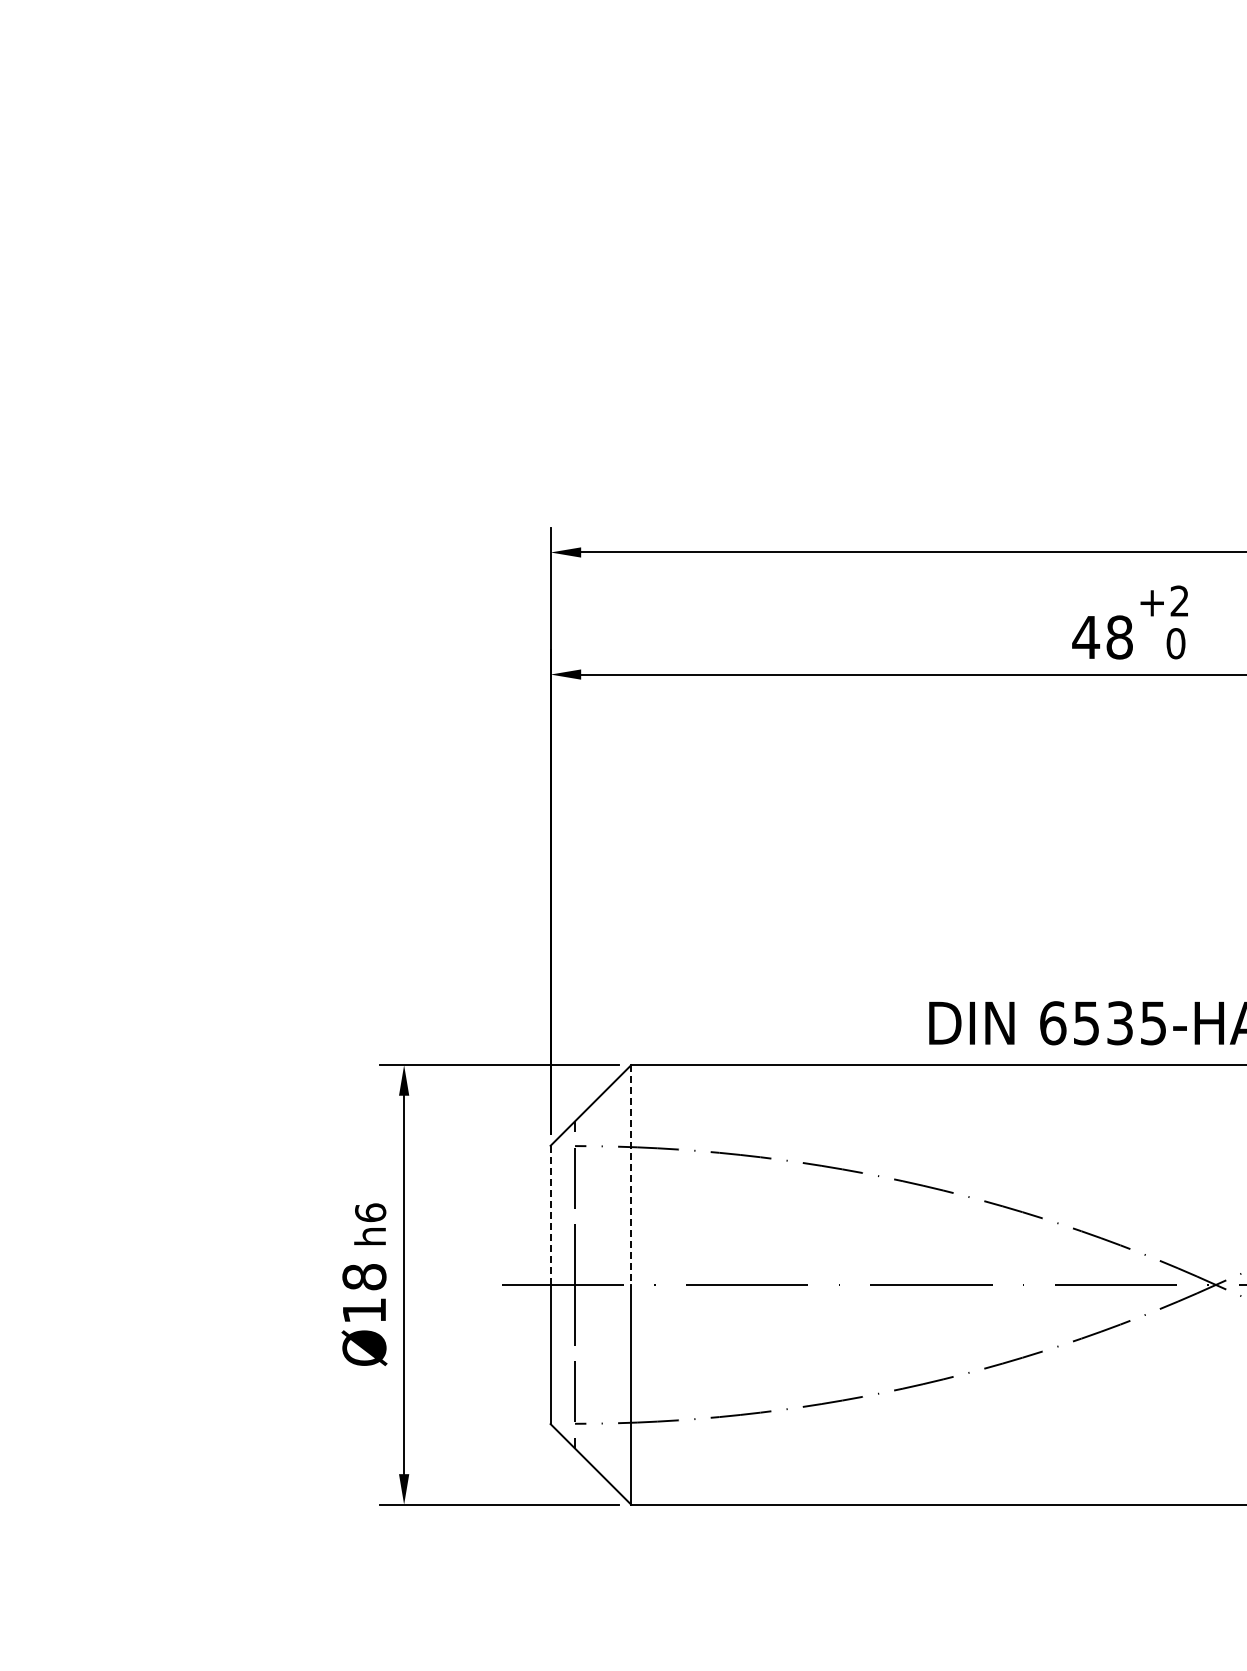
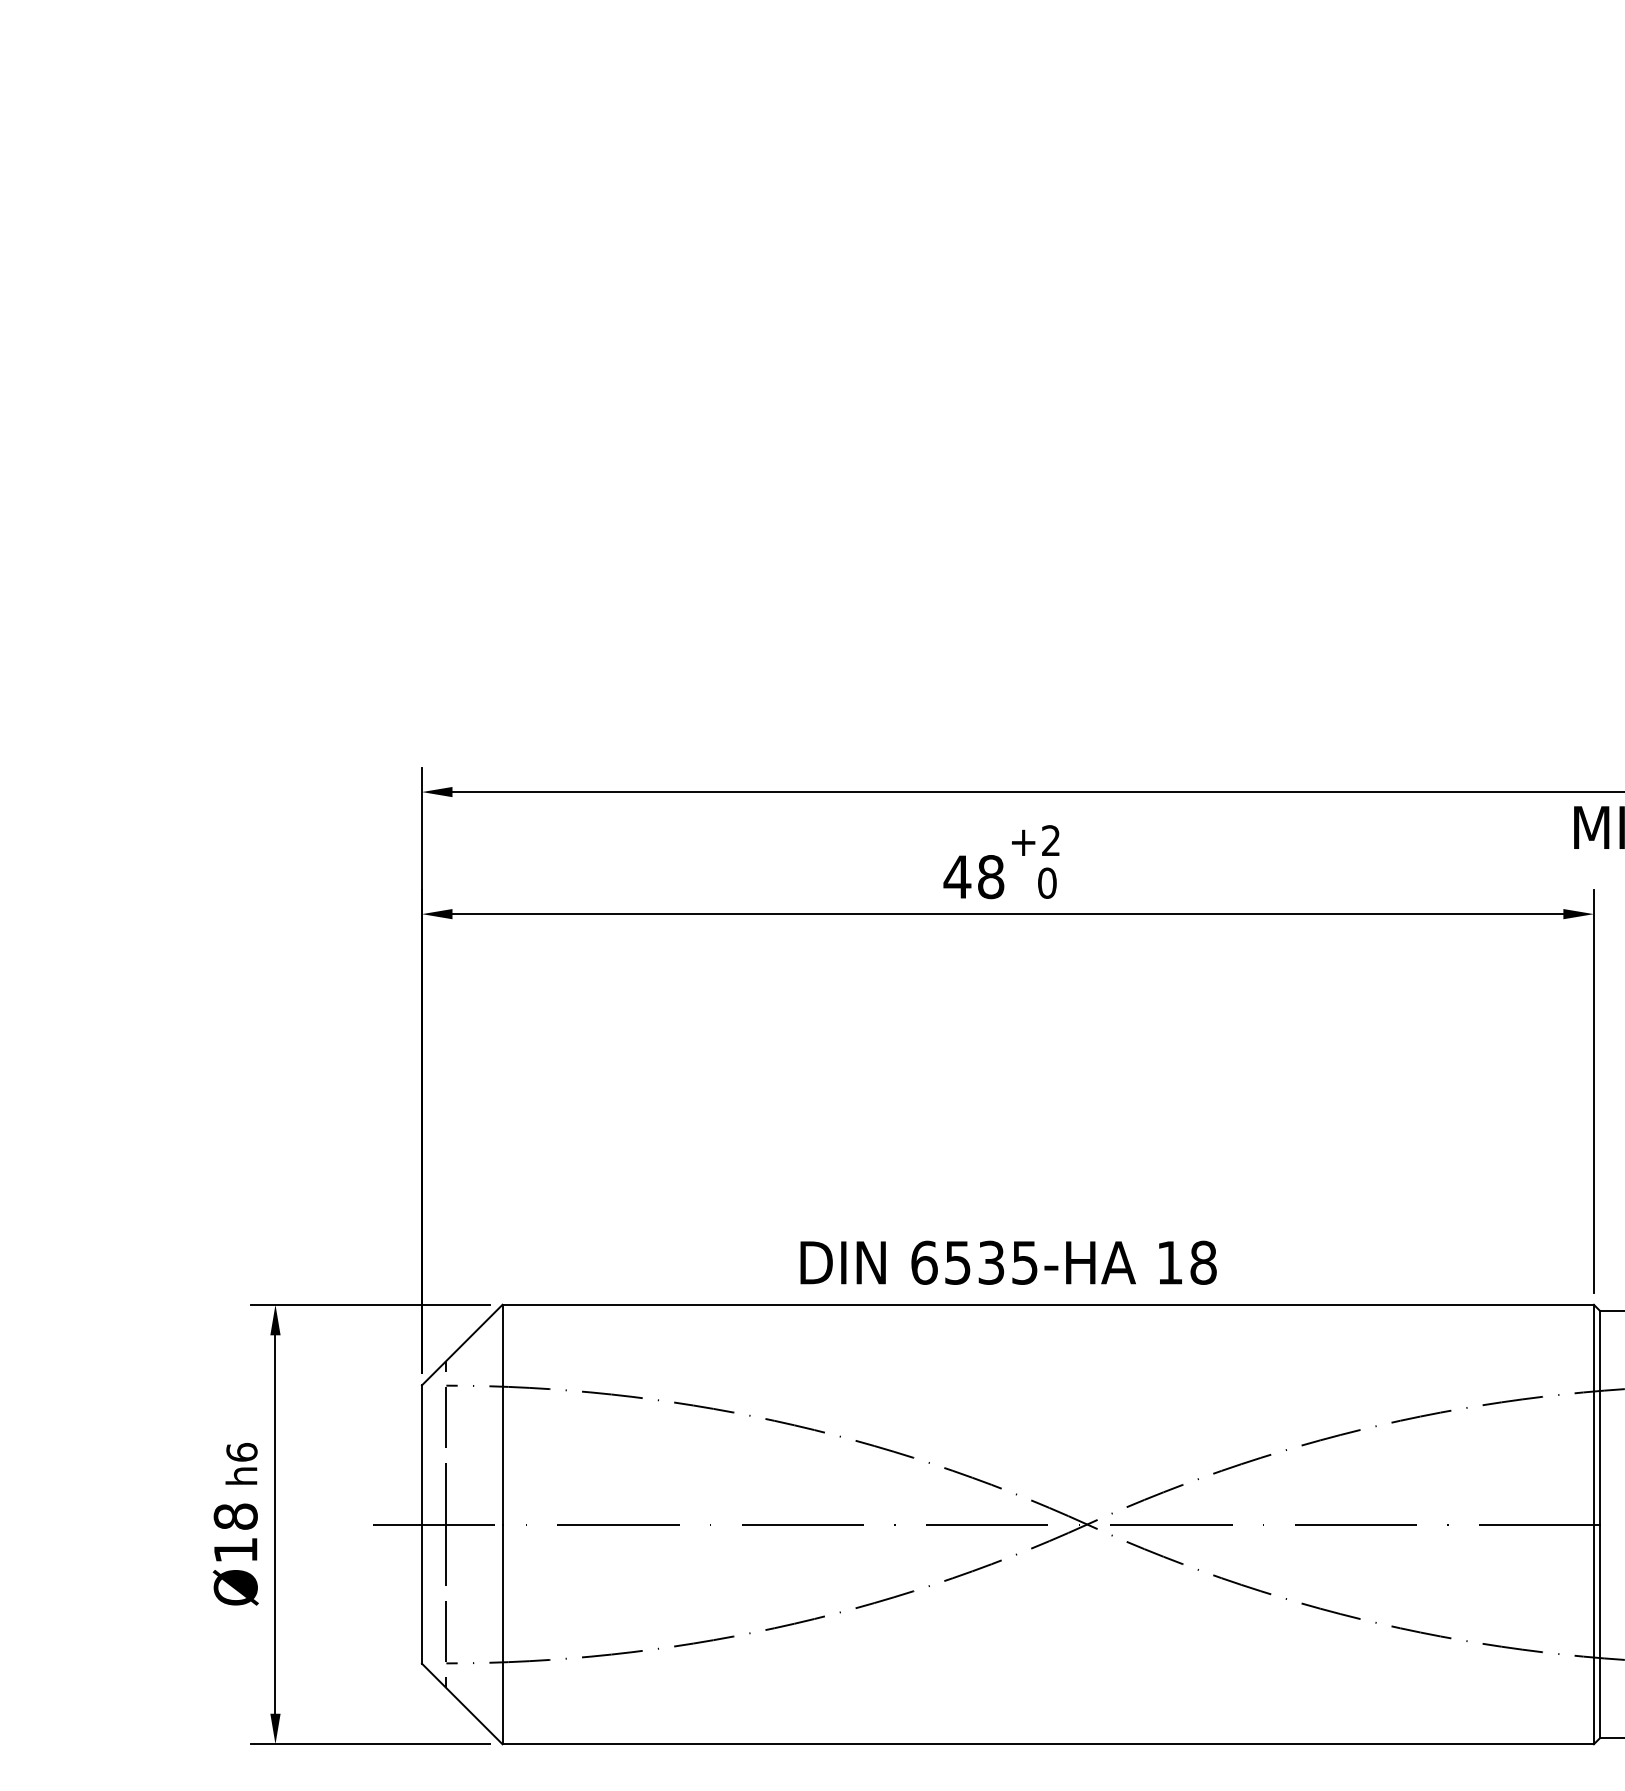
line: (631, 1174) -> (502, 1414), dashed -> solid
line: (550, 1214) -> (421, 1454), dashed -> solid

